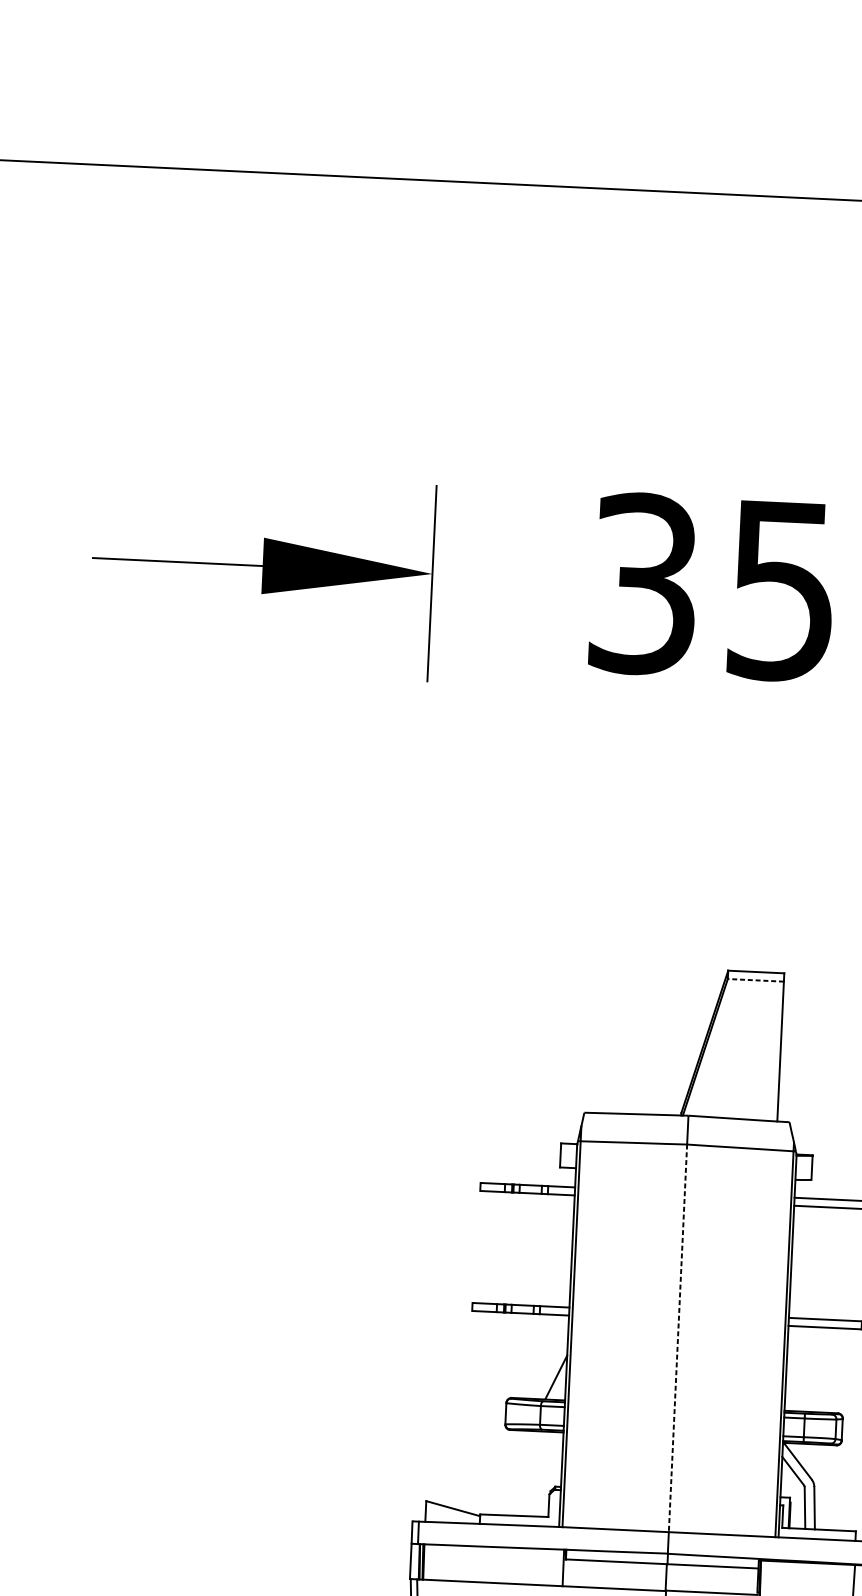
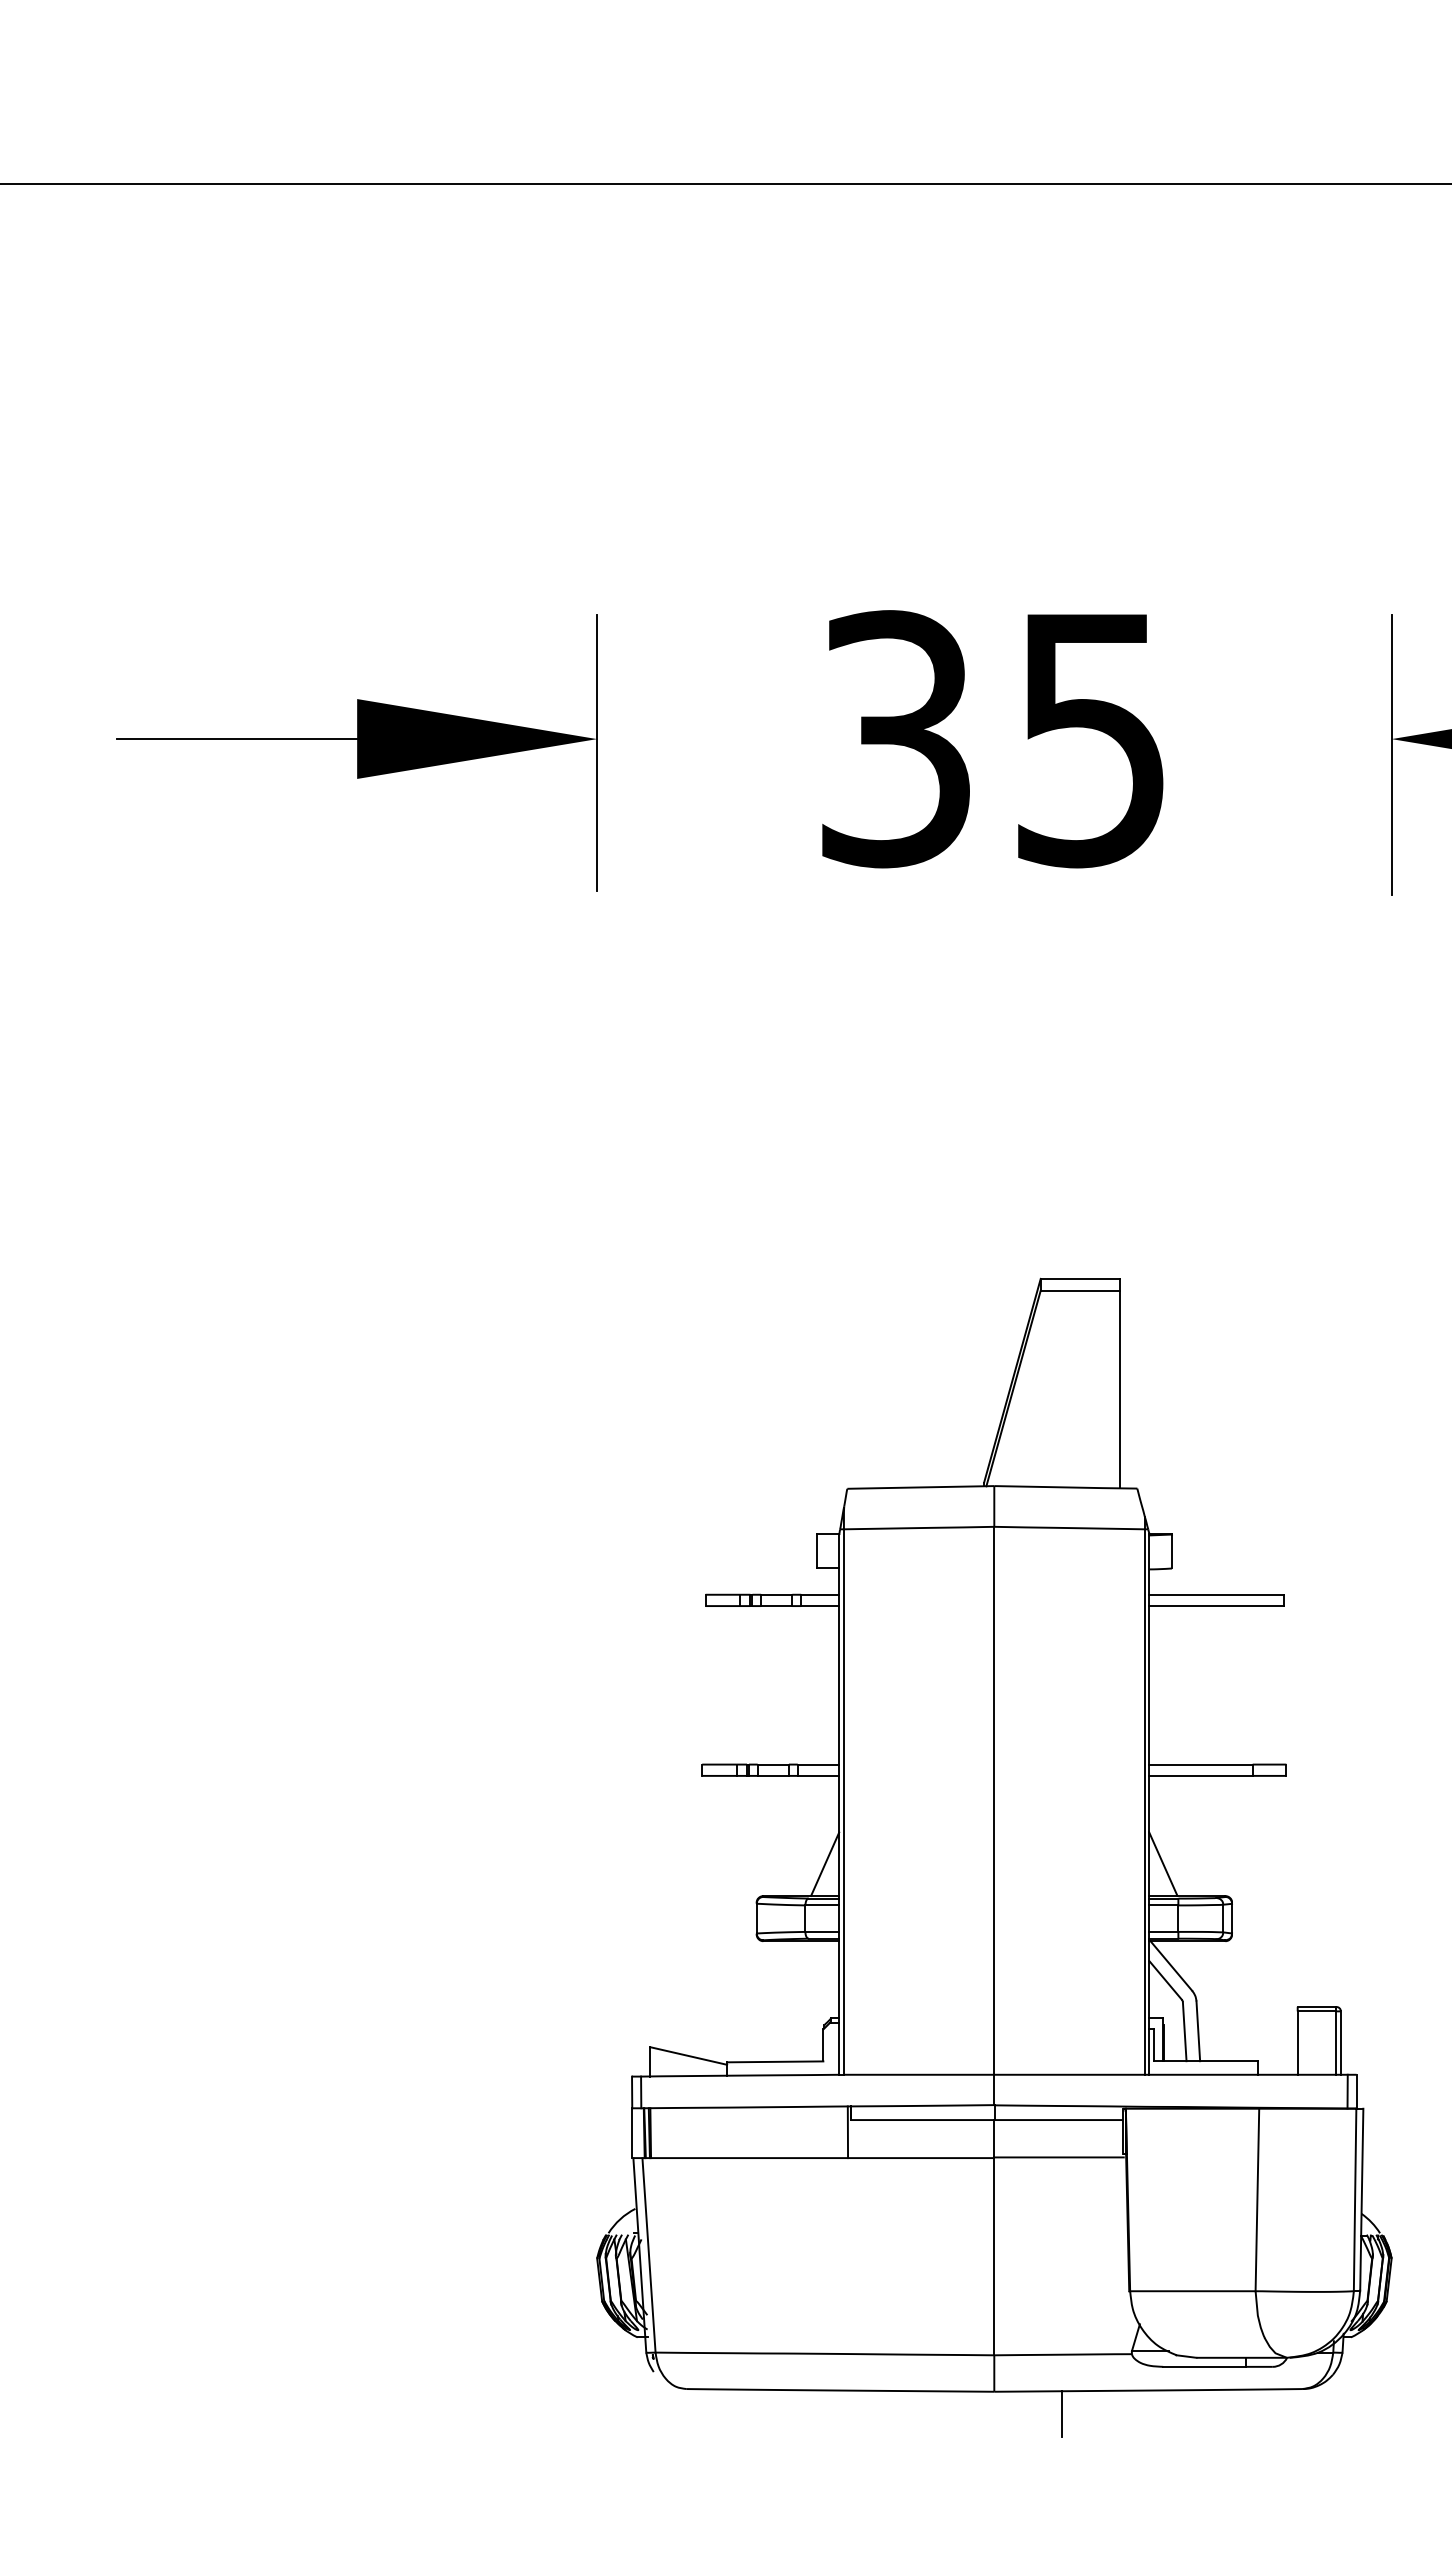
line: (755, 980) -> (1080, 1290), dashed -> solid
line: (678, 1338) -> (994, 1800), dashed -> solid
line: (795, 1388) -> (1163, 1863), added

